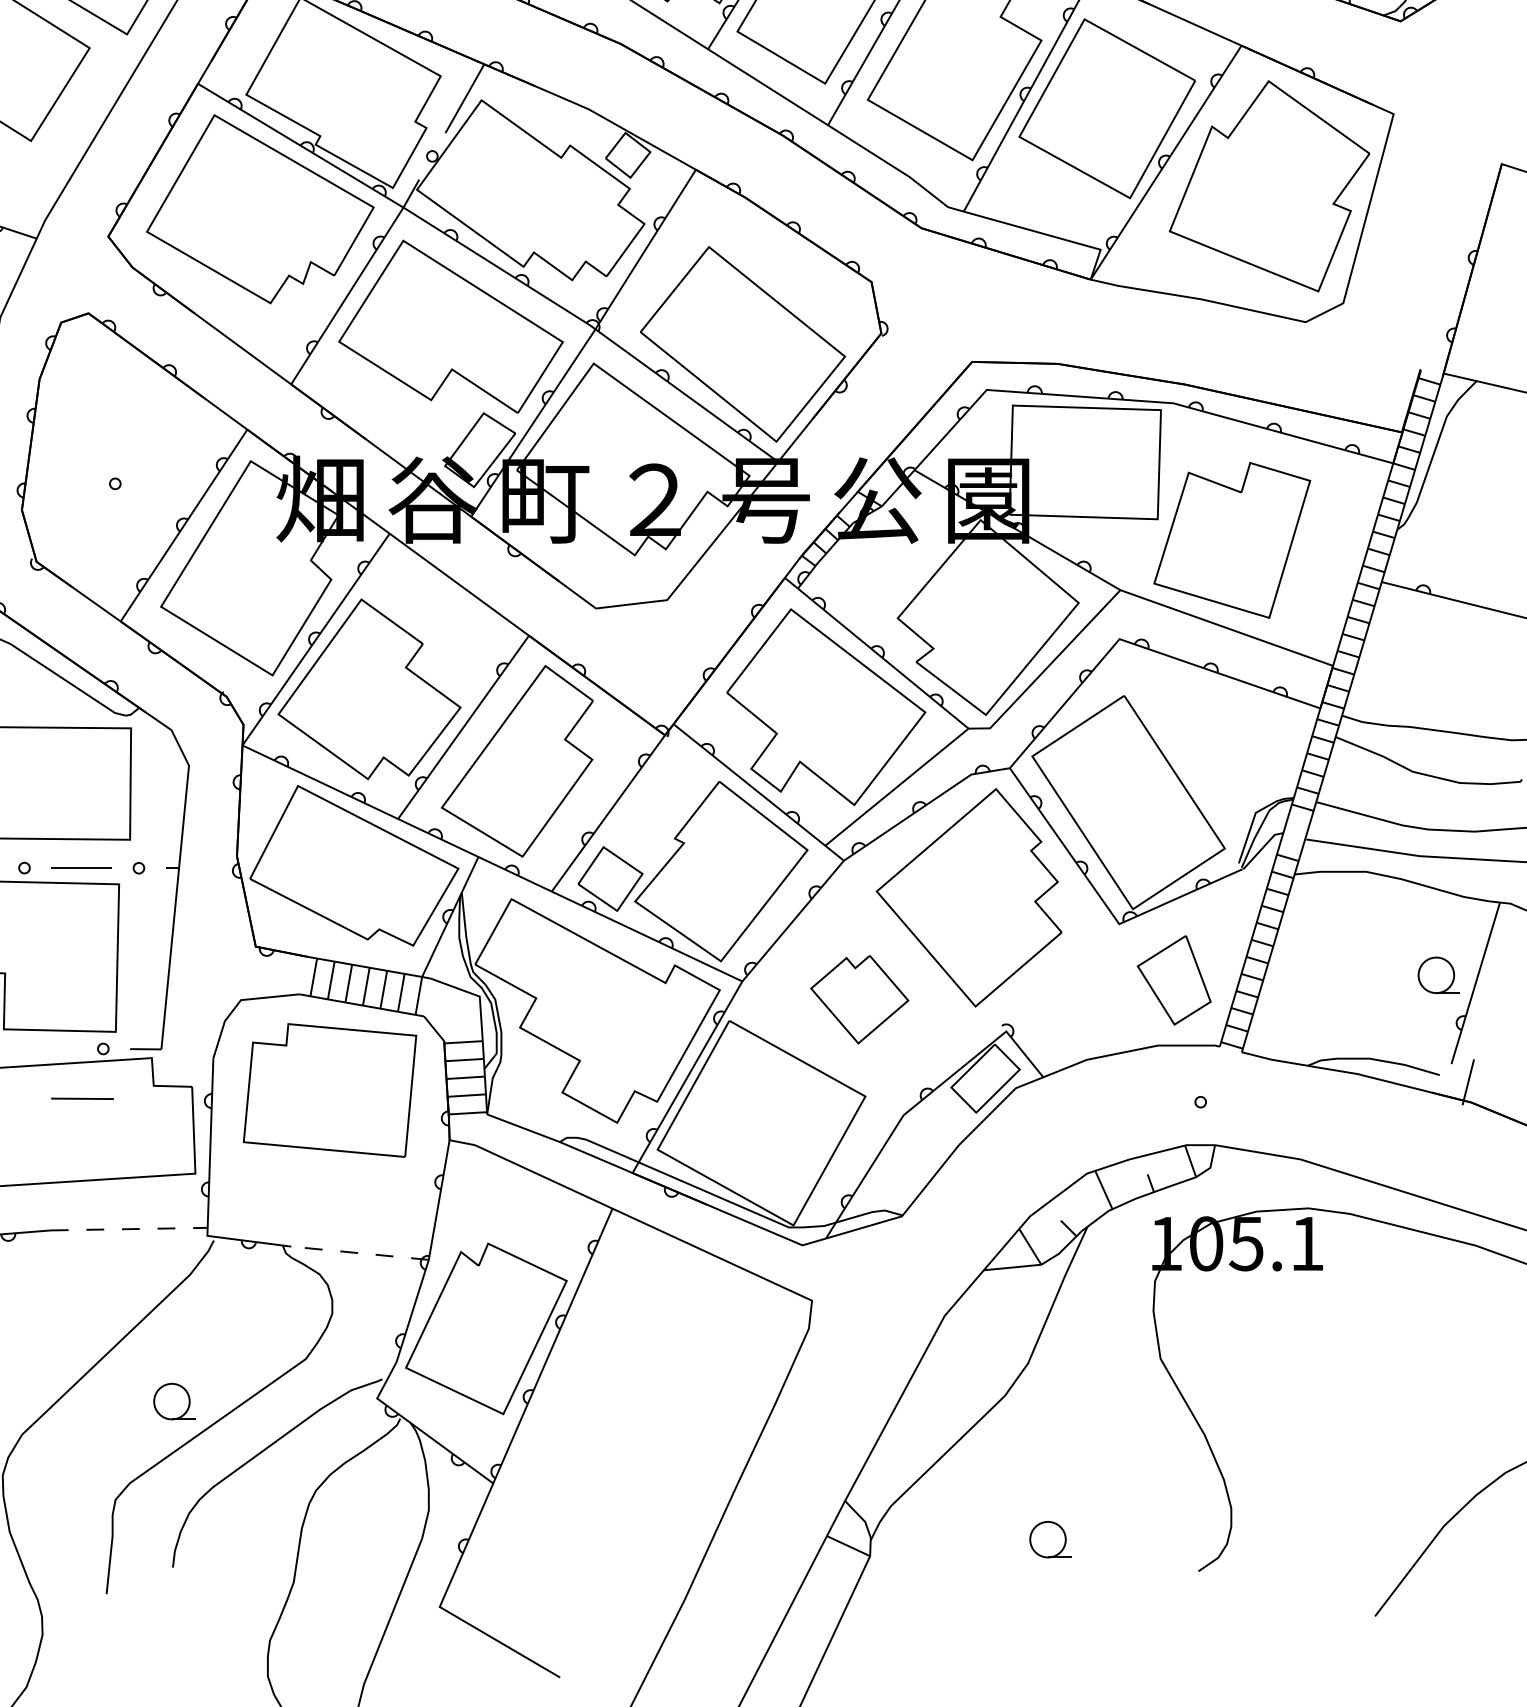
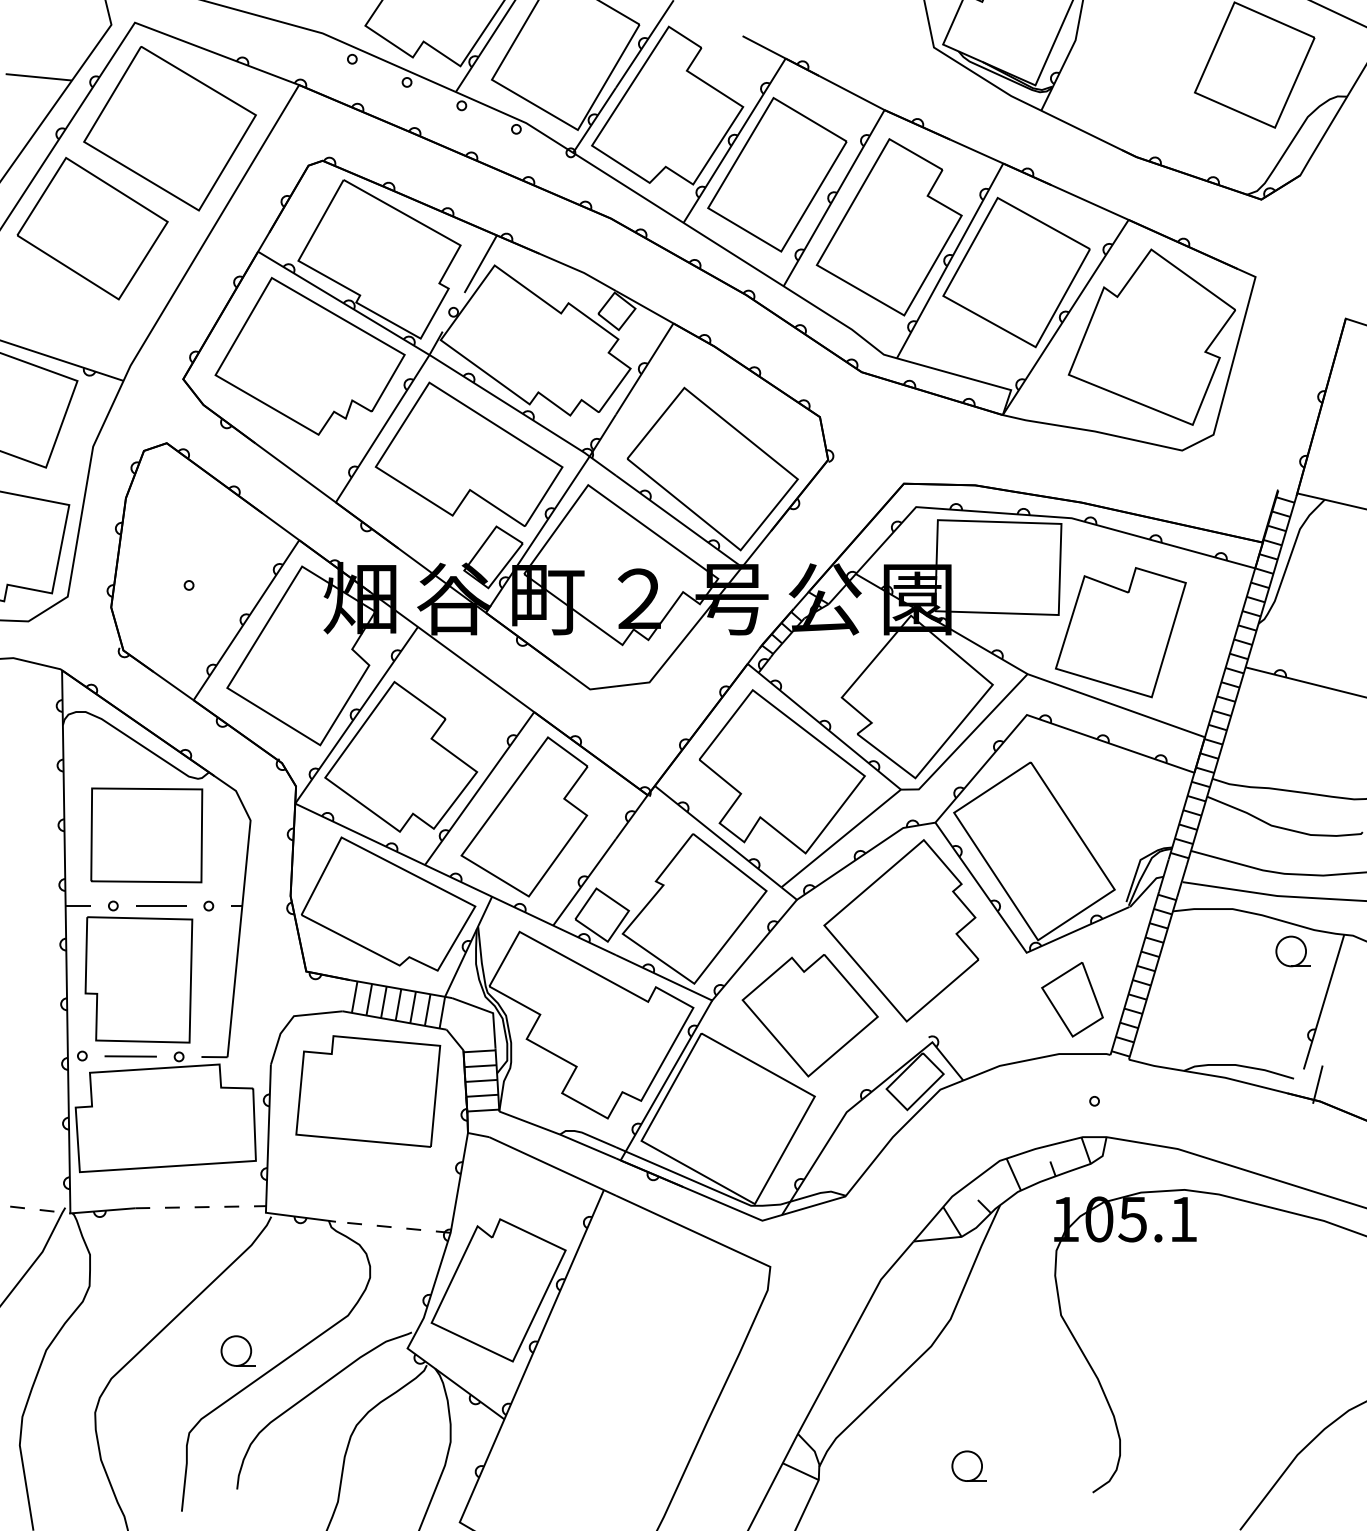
part: (1437, 975) -> (1292, 951), moved
part: (858, 999) -> (809, 1015), size x1.67
line: (82, 1098) -> (130, 1056), moved

